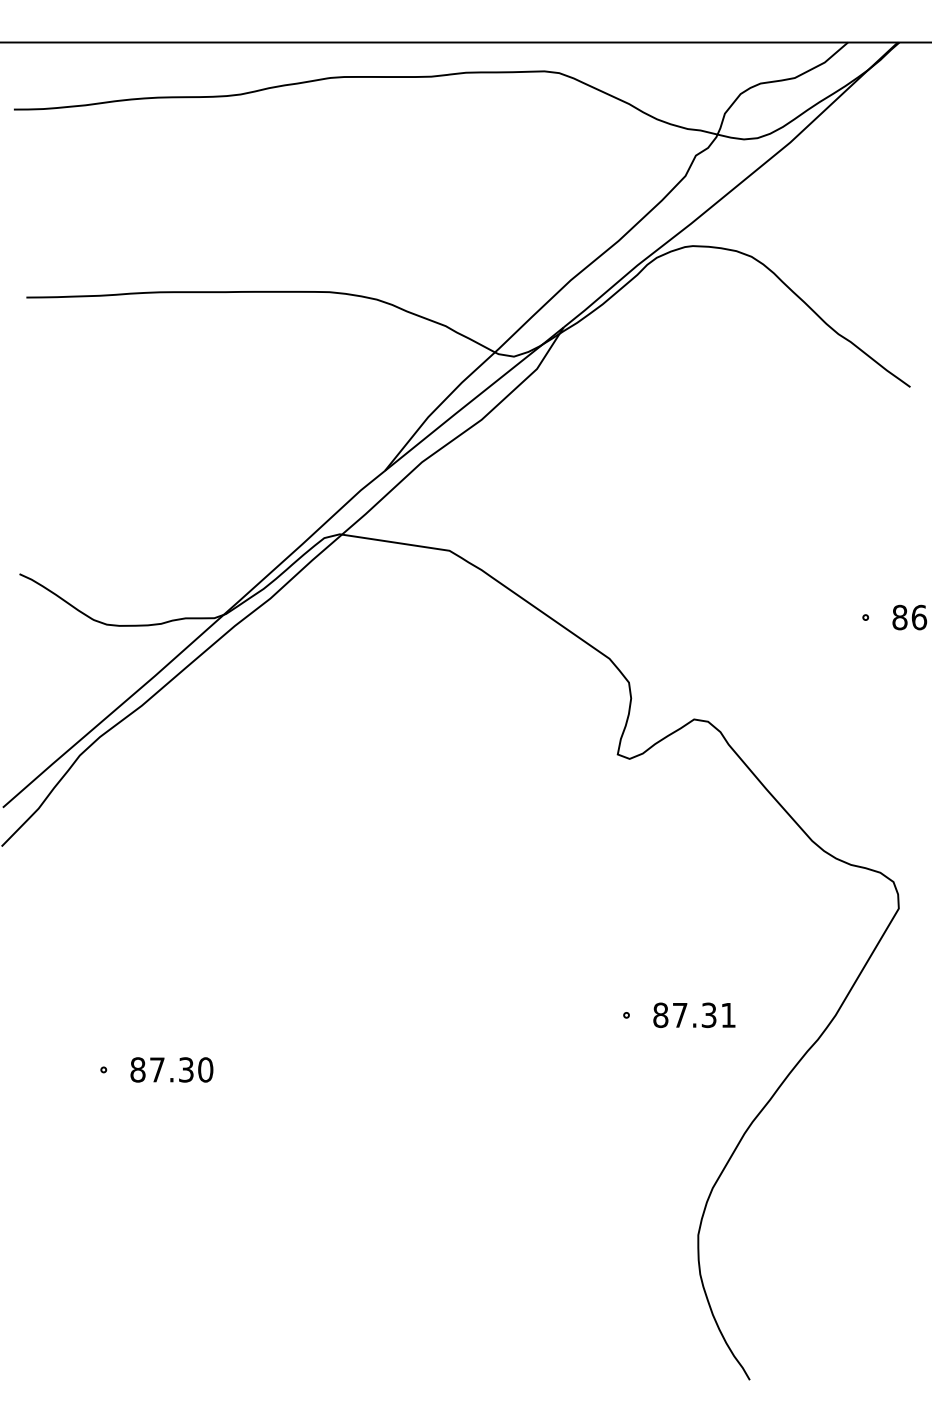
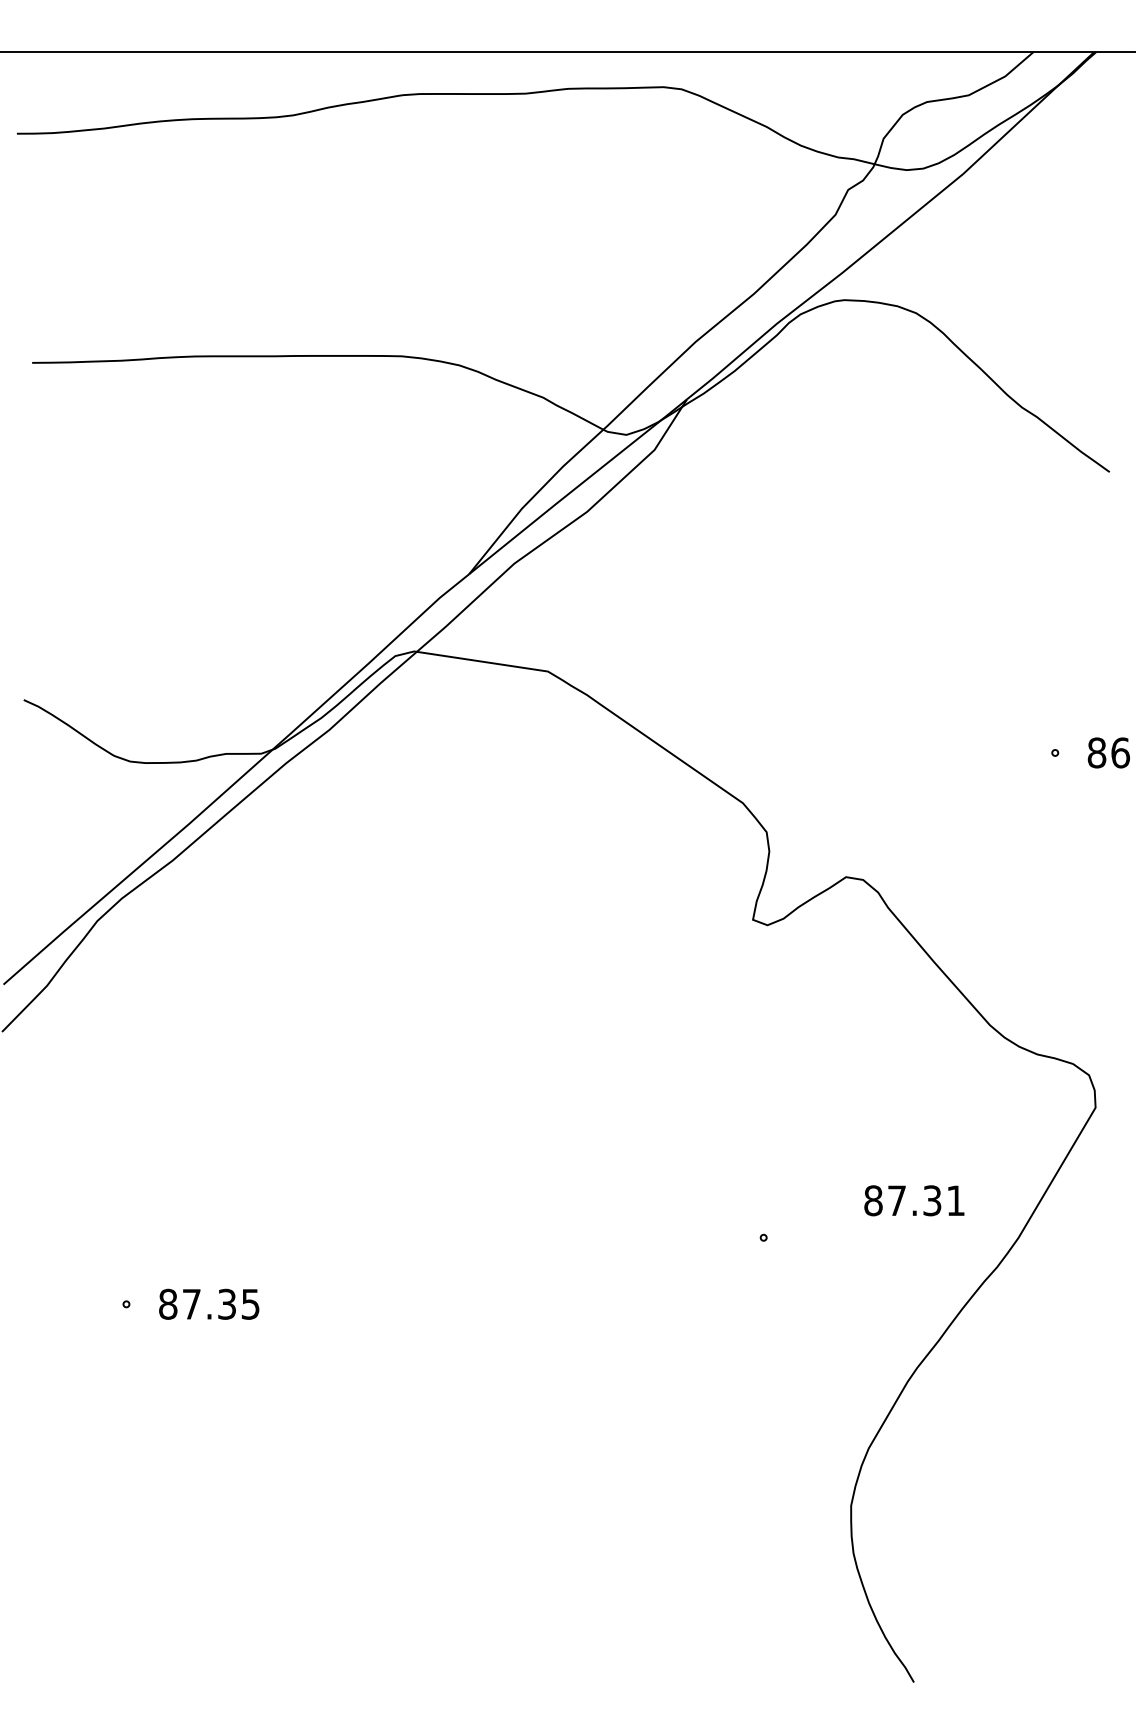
text: (694, 1015) -> (914, 1200), moved
text: (205, 1069) -> (250, 1303), 87.30 -> 87.35

